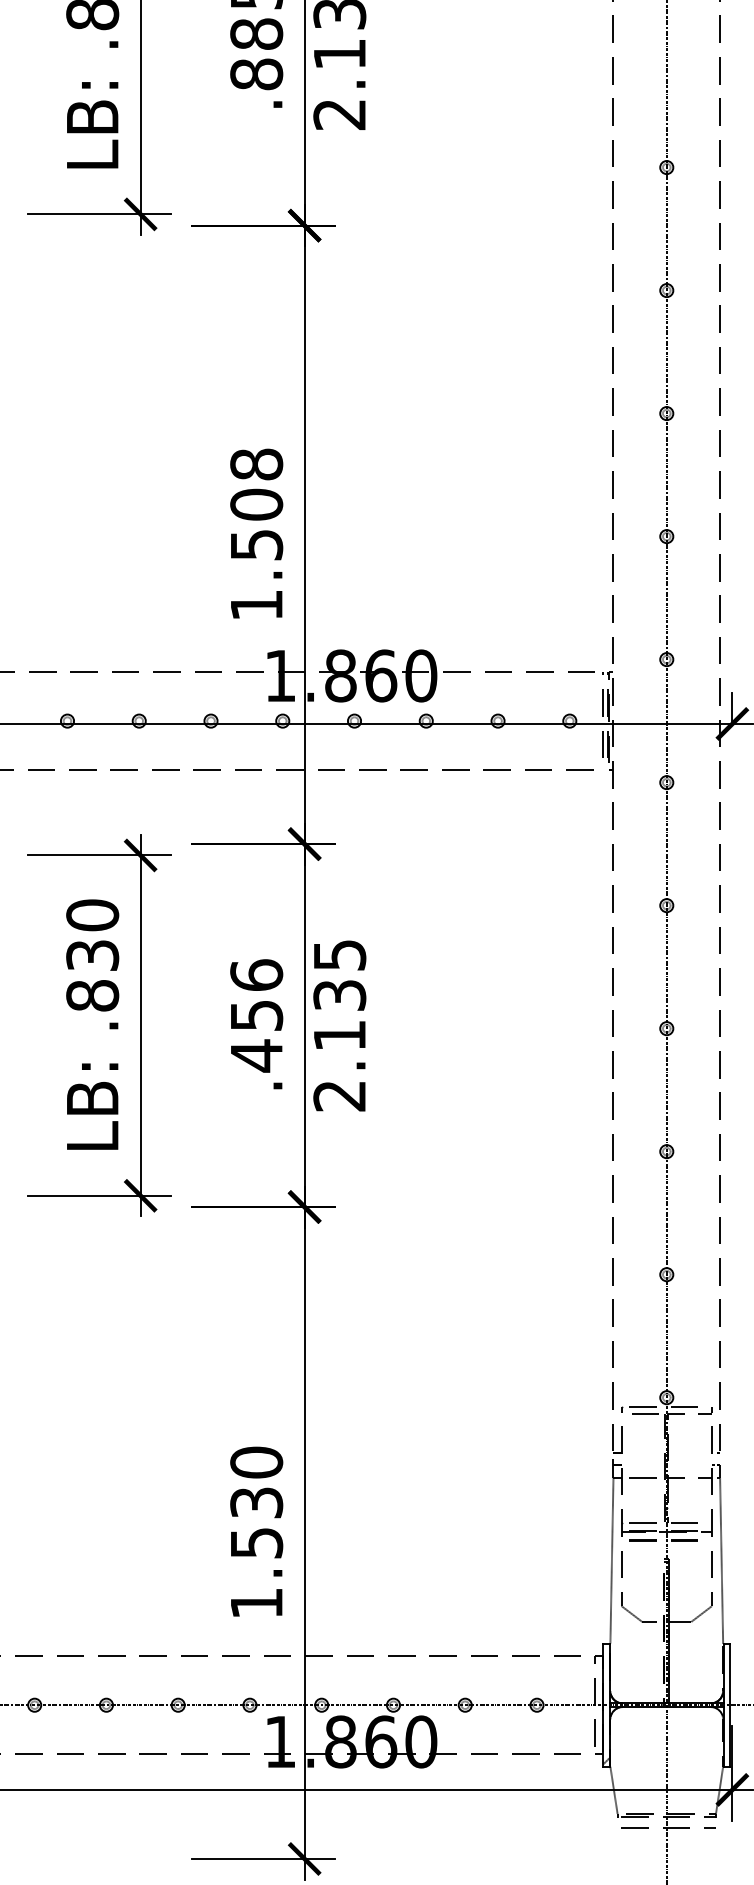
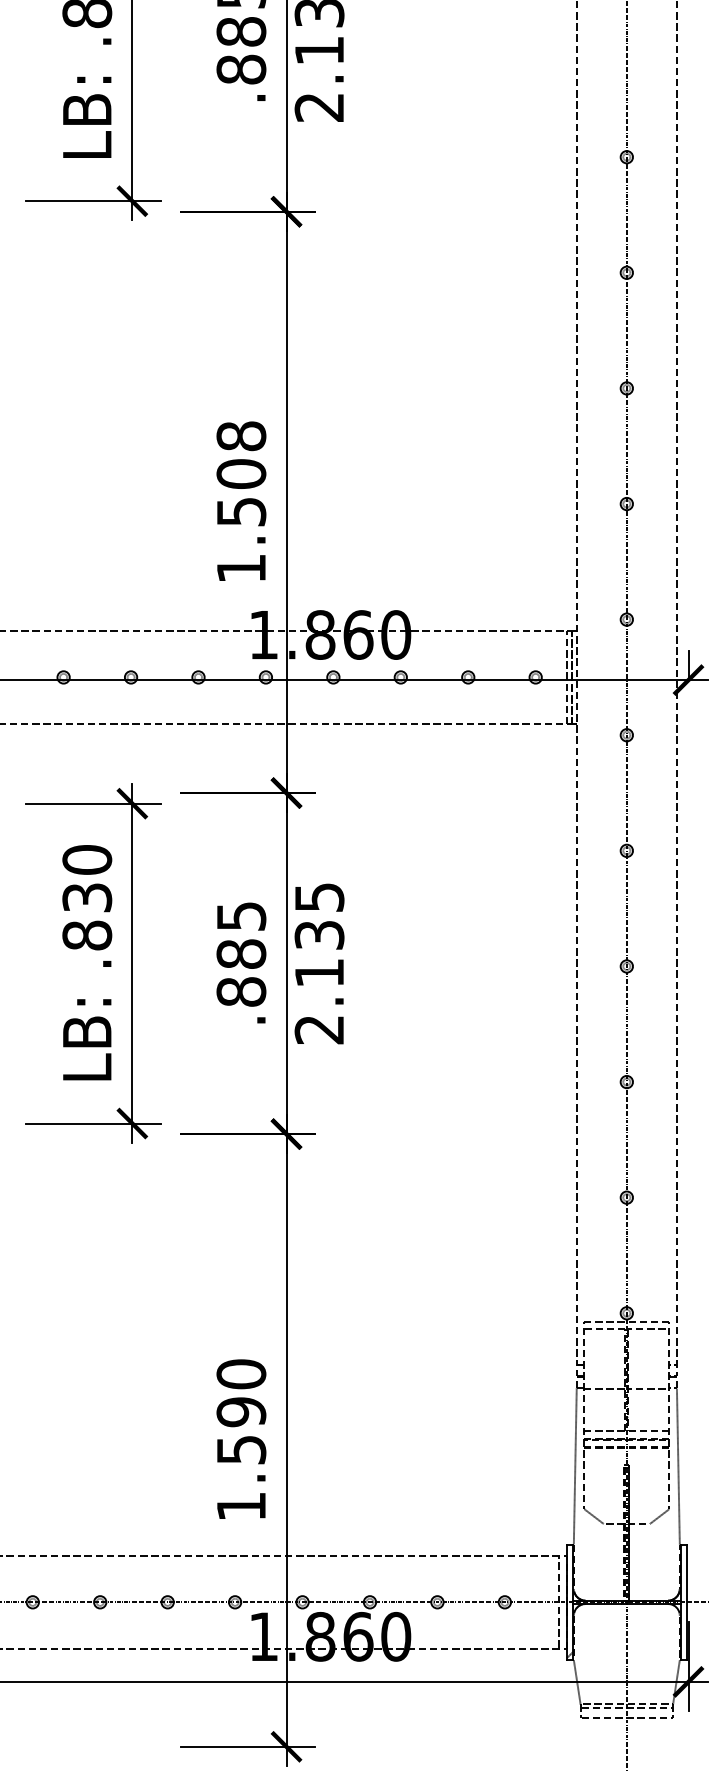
text: (256, 1015) -> (241, 954), .456 -> .885
text: (256, 1502) -> (241, 1411), 1.530 -> 1.590

